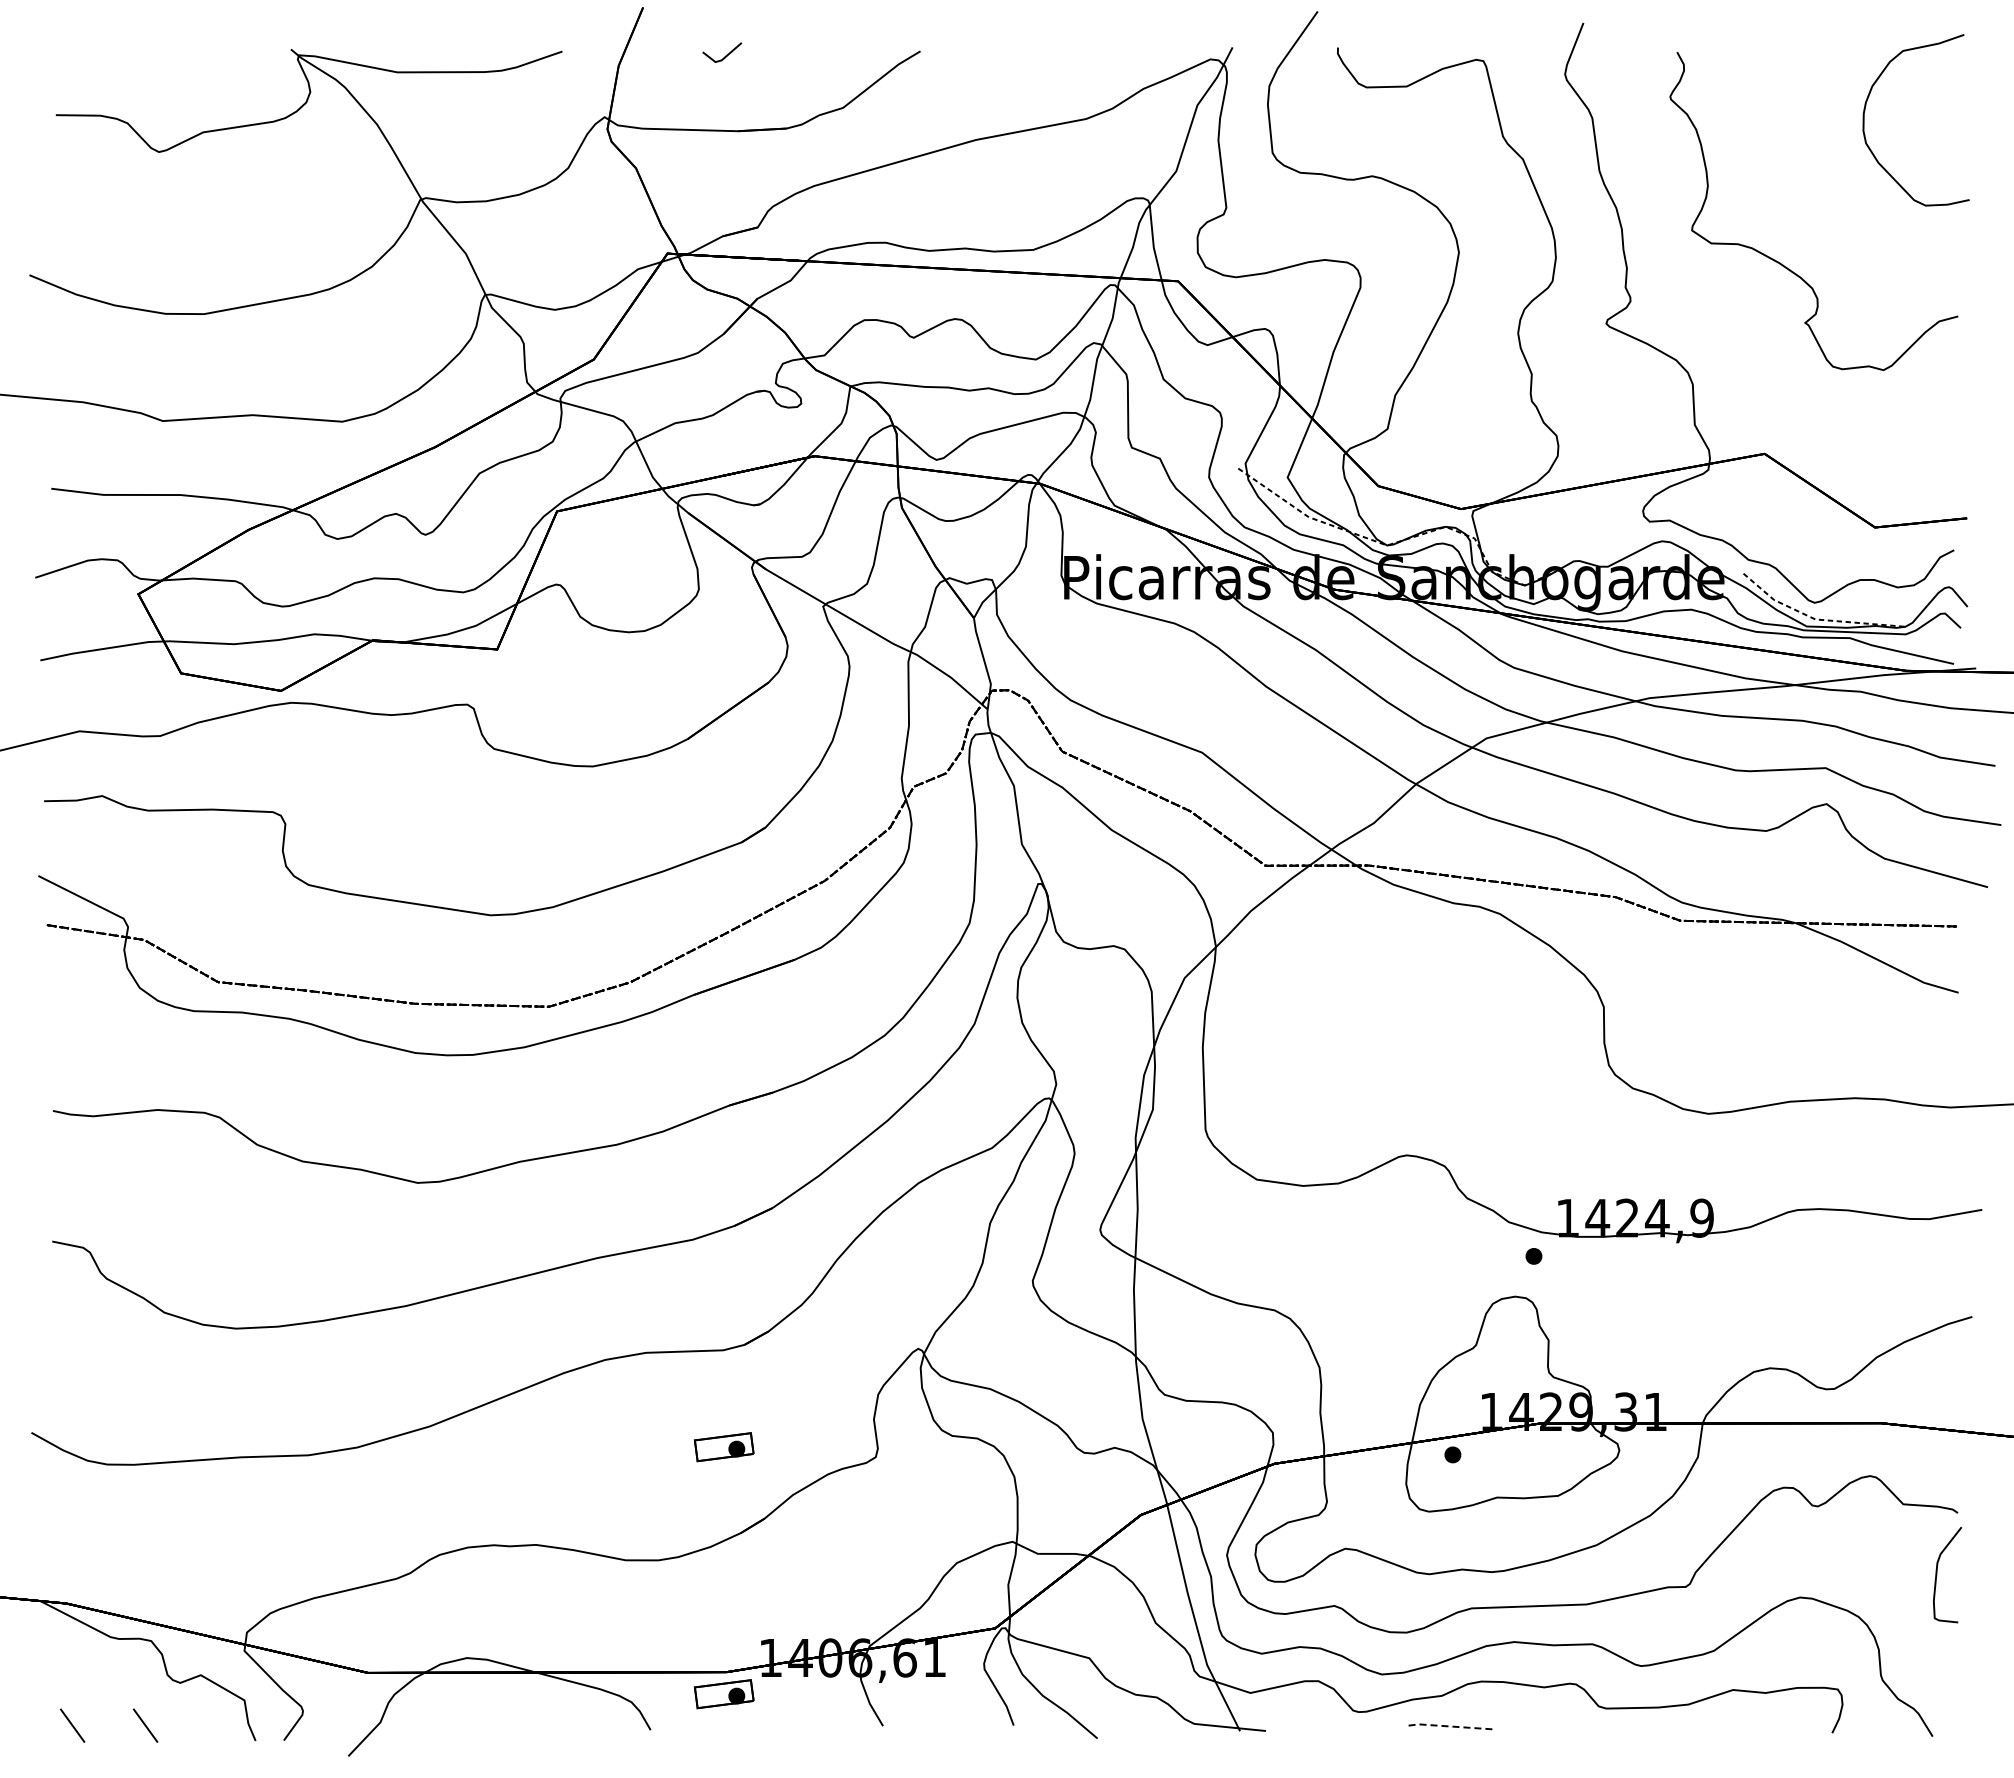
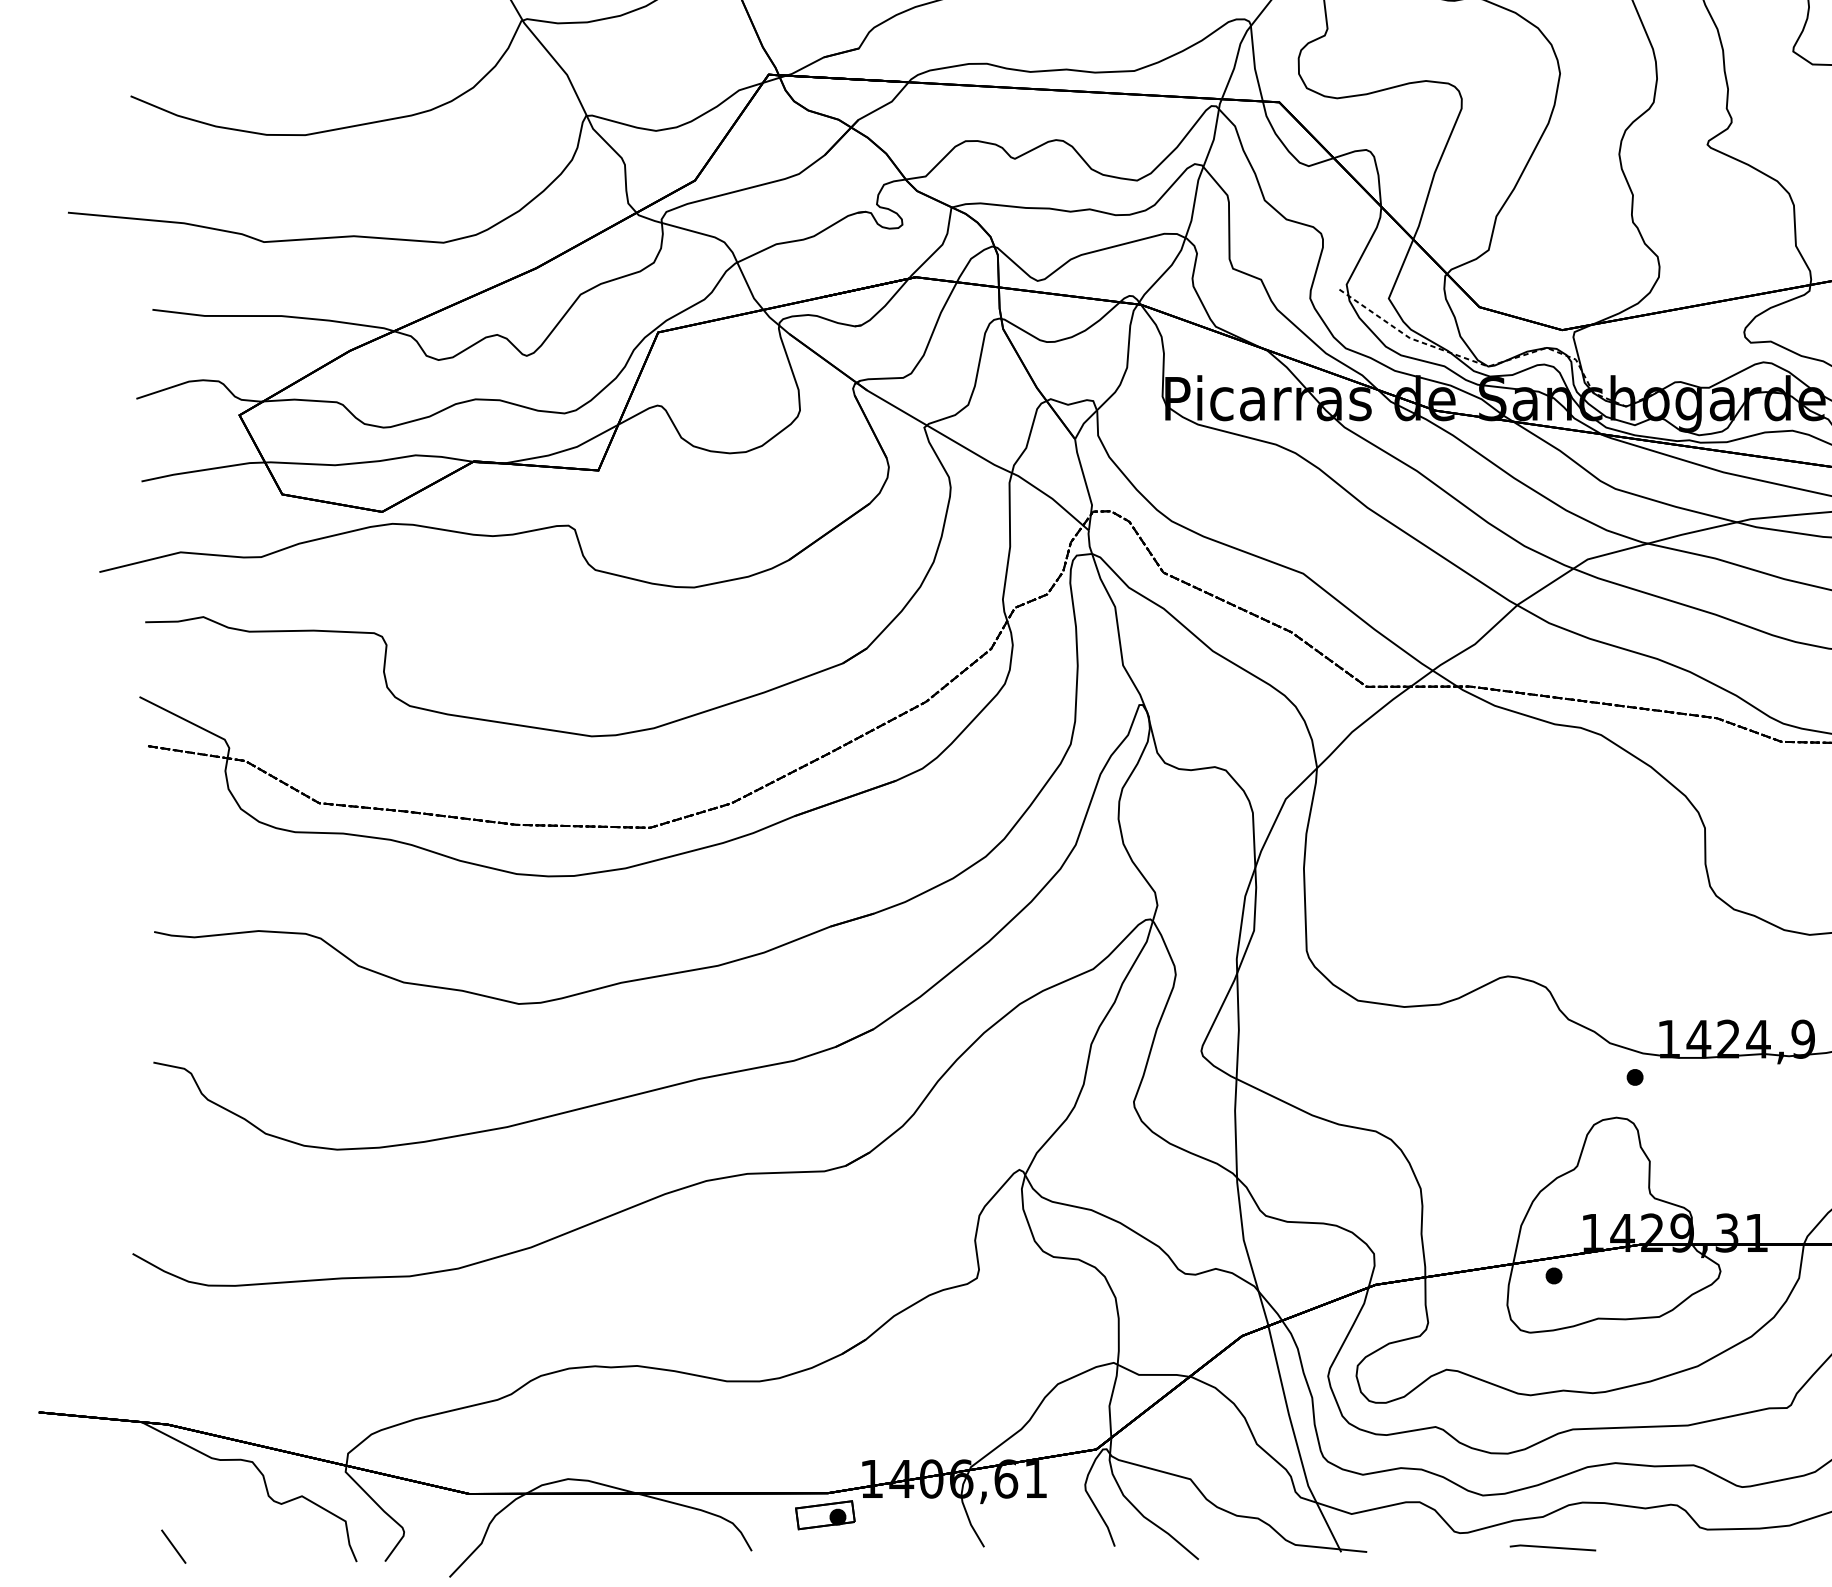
part: (723, 1447) -> (824, 1268), removed
line: (145, 1725) -> (246, 1546), removed
line: (1451, 1726) -> (1552, 1547), dashed -> solid

